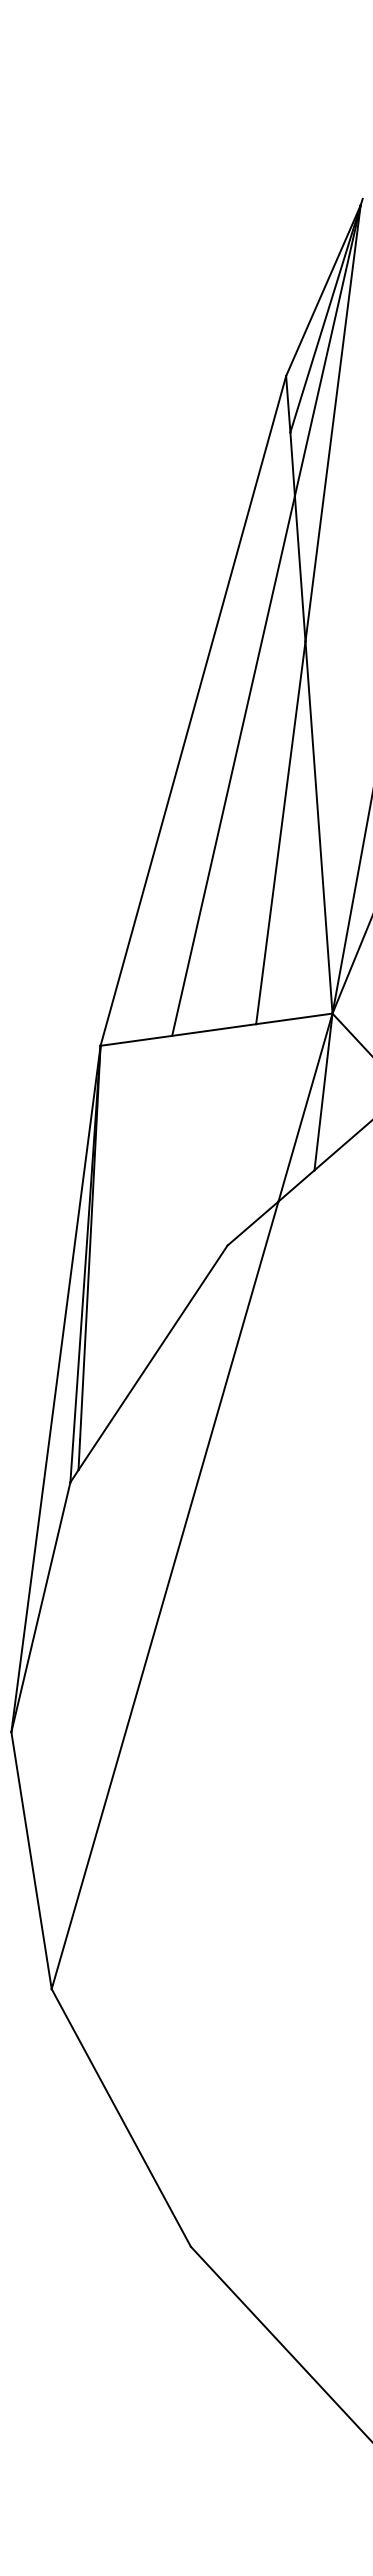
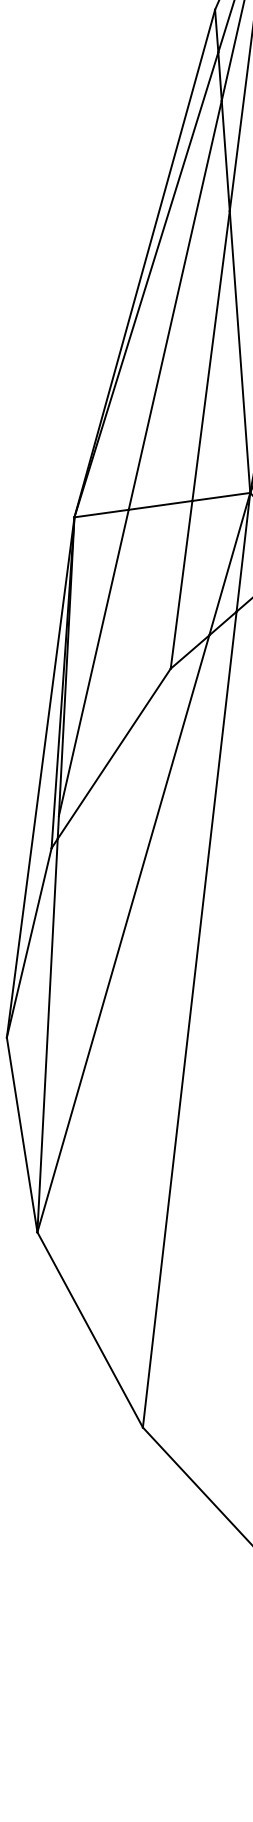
line: (195, 738) -> (146, 284), added
line: (241, 1134) -> (181, 584), added
line: (126, 1237) -> (94, 662), added
line: (252, 1708) -> (189, 1019), added
line: (64, 1729) -> (47, 1035), added

